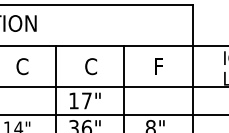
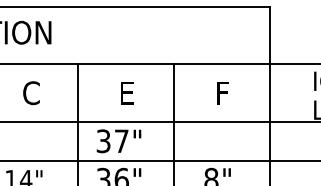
text: (91, 66) -> (128, 93), C -> E
text: (73, 100) -> (103, 140), 17" -> 37"

